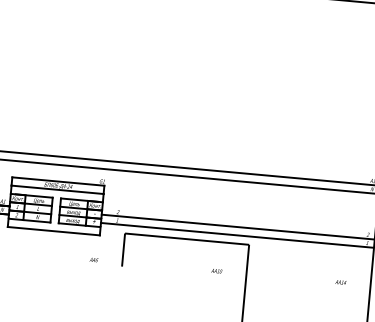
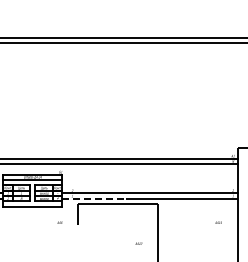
line: (151, 227) -> (94, 198), solid -> dashed
text: (216, 270) -> (138, 243), moved

